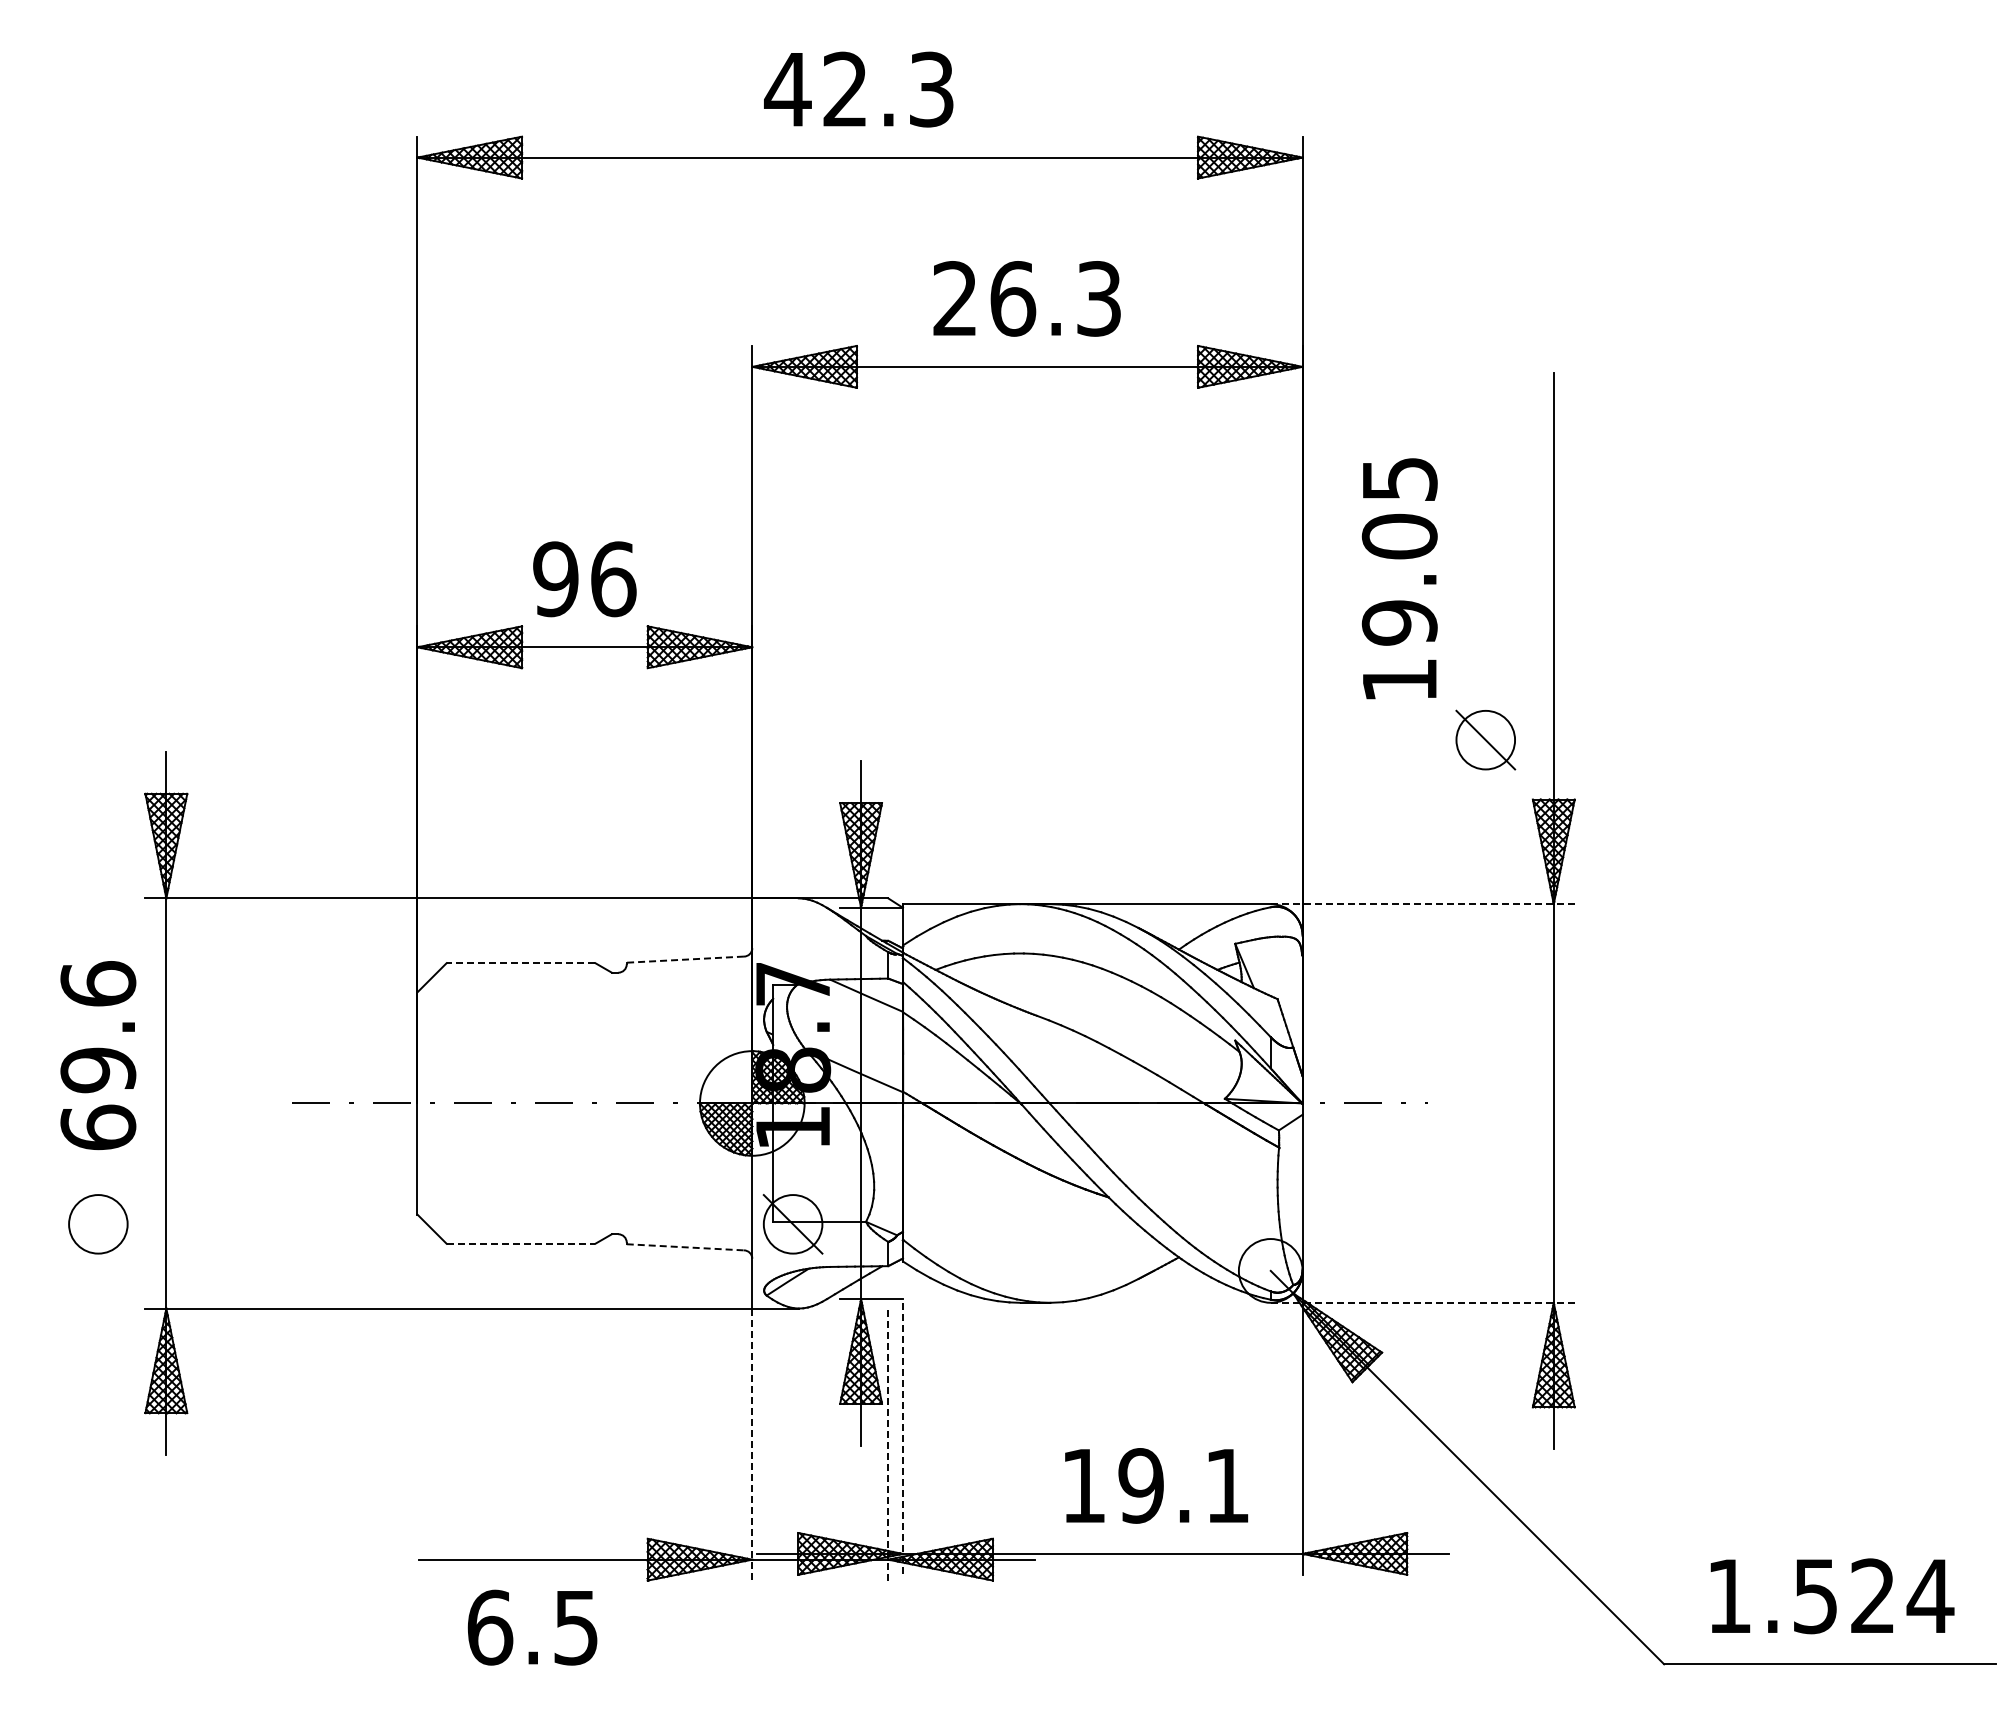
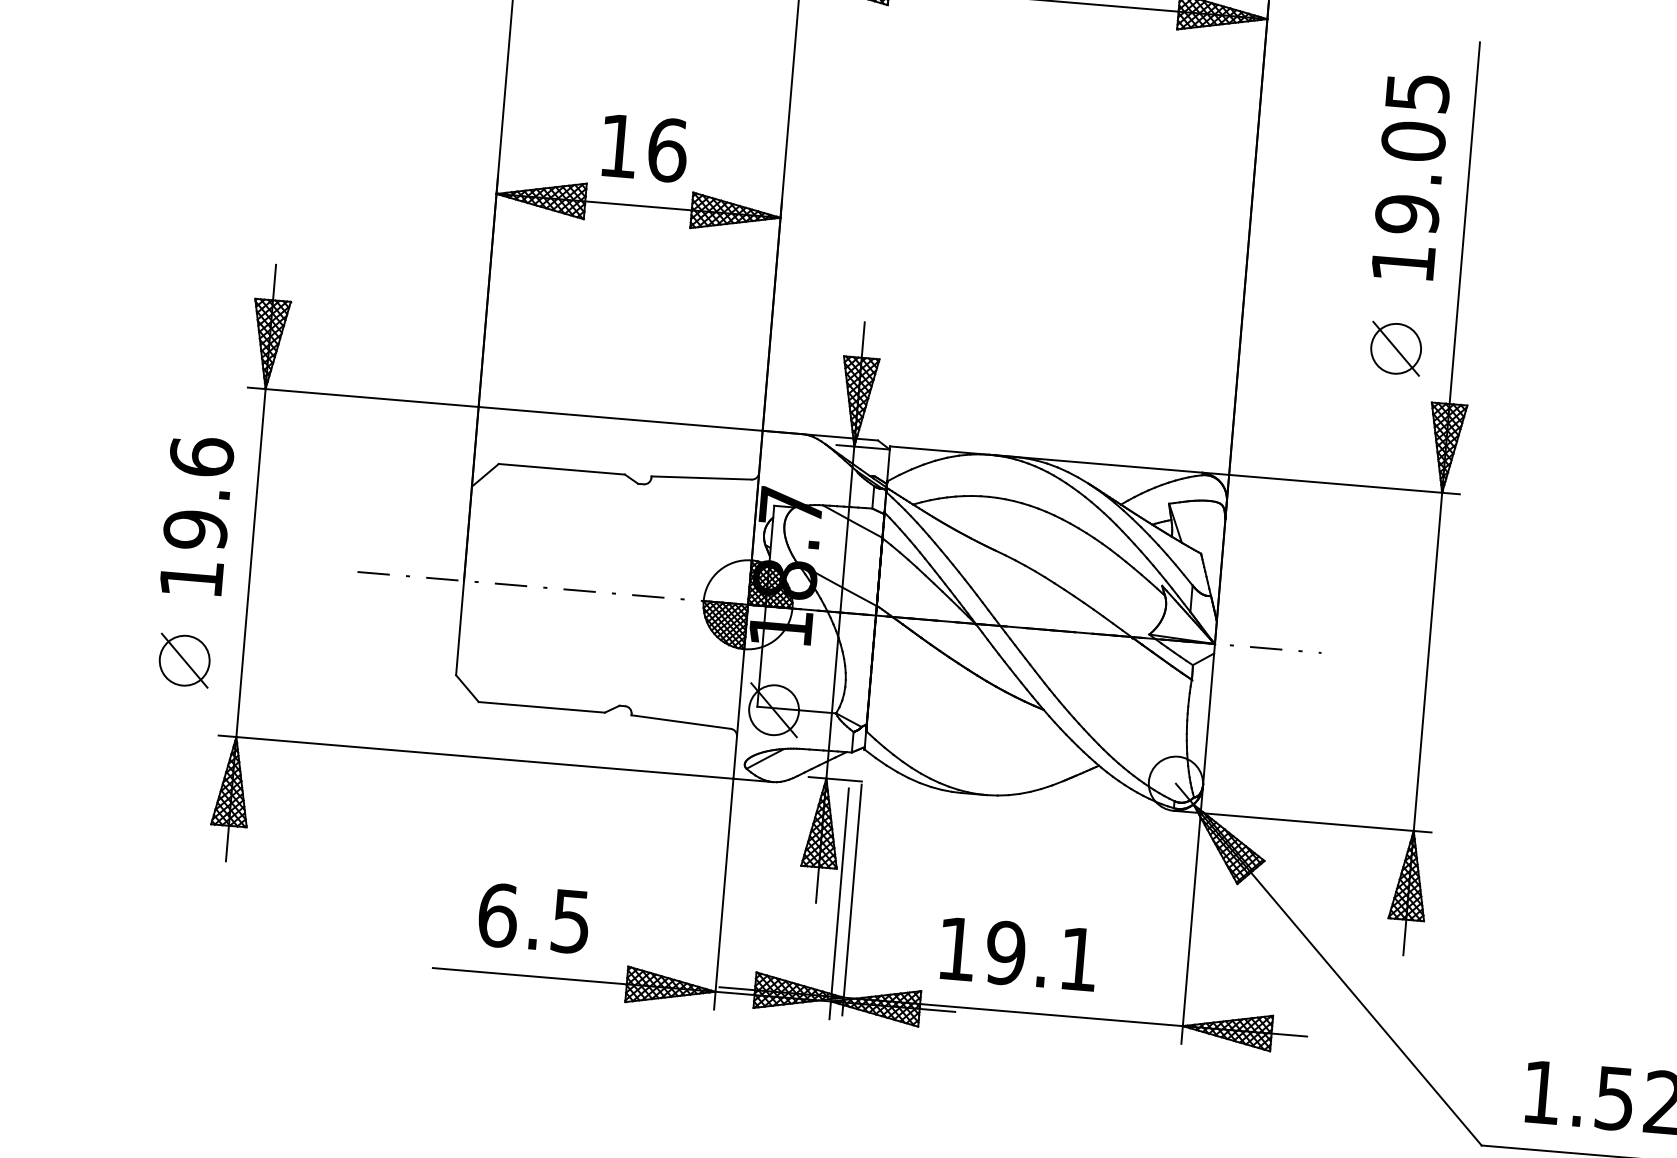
text: (1399, 578) -> (1410, 176), moved
text: (555, 579) -> (618, 146), 96 -> 16
line: (1422, 904) -> (1330, 483), dashed -> solid
line: (685, 959) -> (701, 477), dashed -> solid
line: (520, 963) -> (561, 469), dashed -> solid
text: (98, 1127) -> (191, 578), 69.6 -> 19.6
line: (98, 1224) -> (184, 660), added
line: (521, 1243) -> (542, 707), dashed -> solid
line: (685, 1247) -> (681, 722), dashed -> solid
line: (1422, 1302) -> (1302, 821), dashed -> solid
line: (902, 1439) -> (851, 900), dashed -> solid
line: (888, 1444) -> (839, 903), dashed -> solid
line: (752, 1445) -> (723, 894), dashed -> solid
text: (1156, 1485) -> (1018, 953), moved
text: (532, 1627) -> (533, 918), moved

